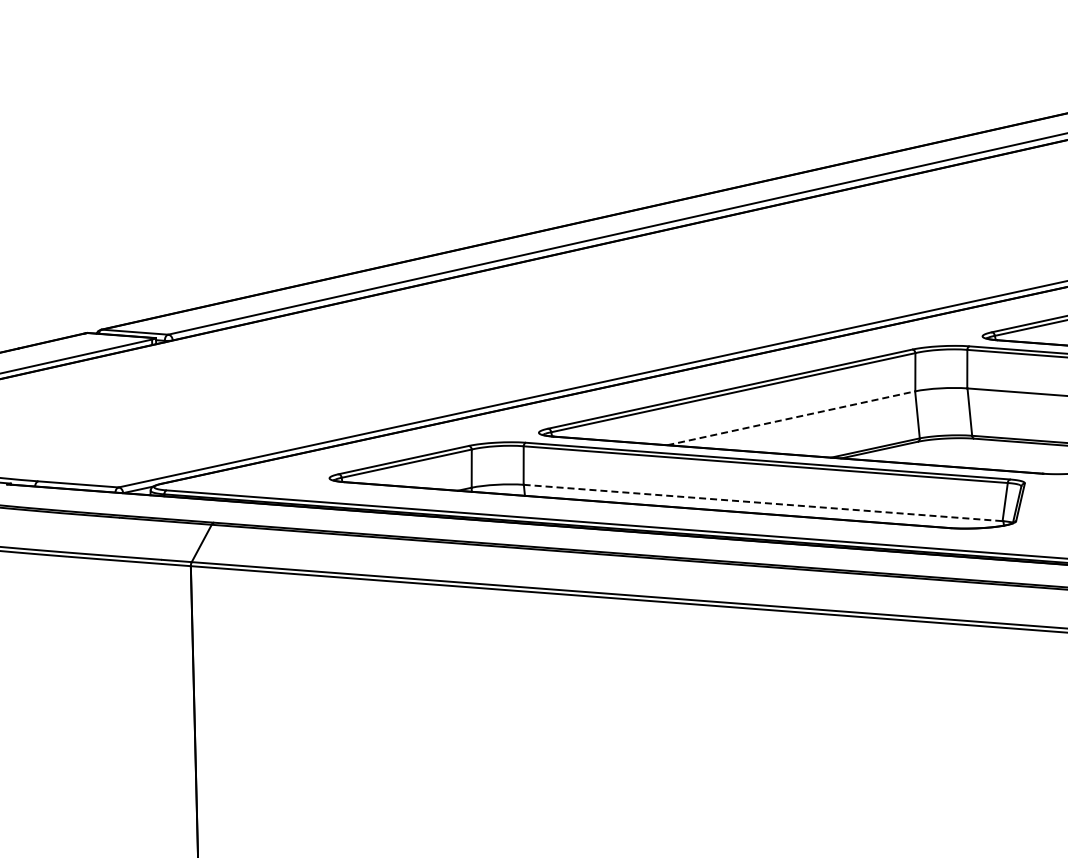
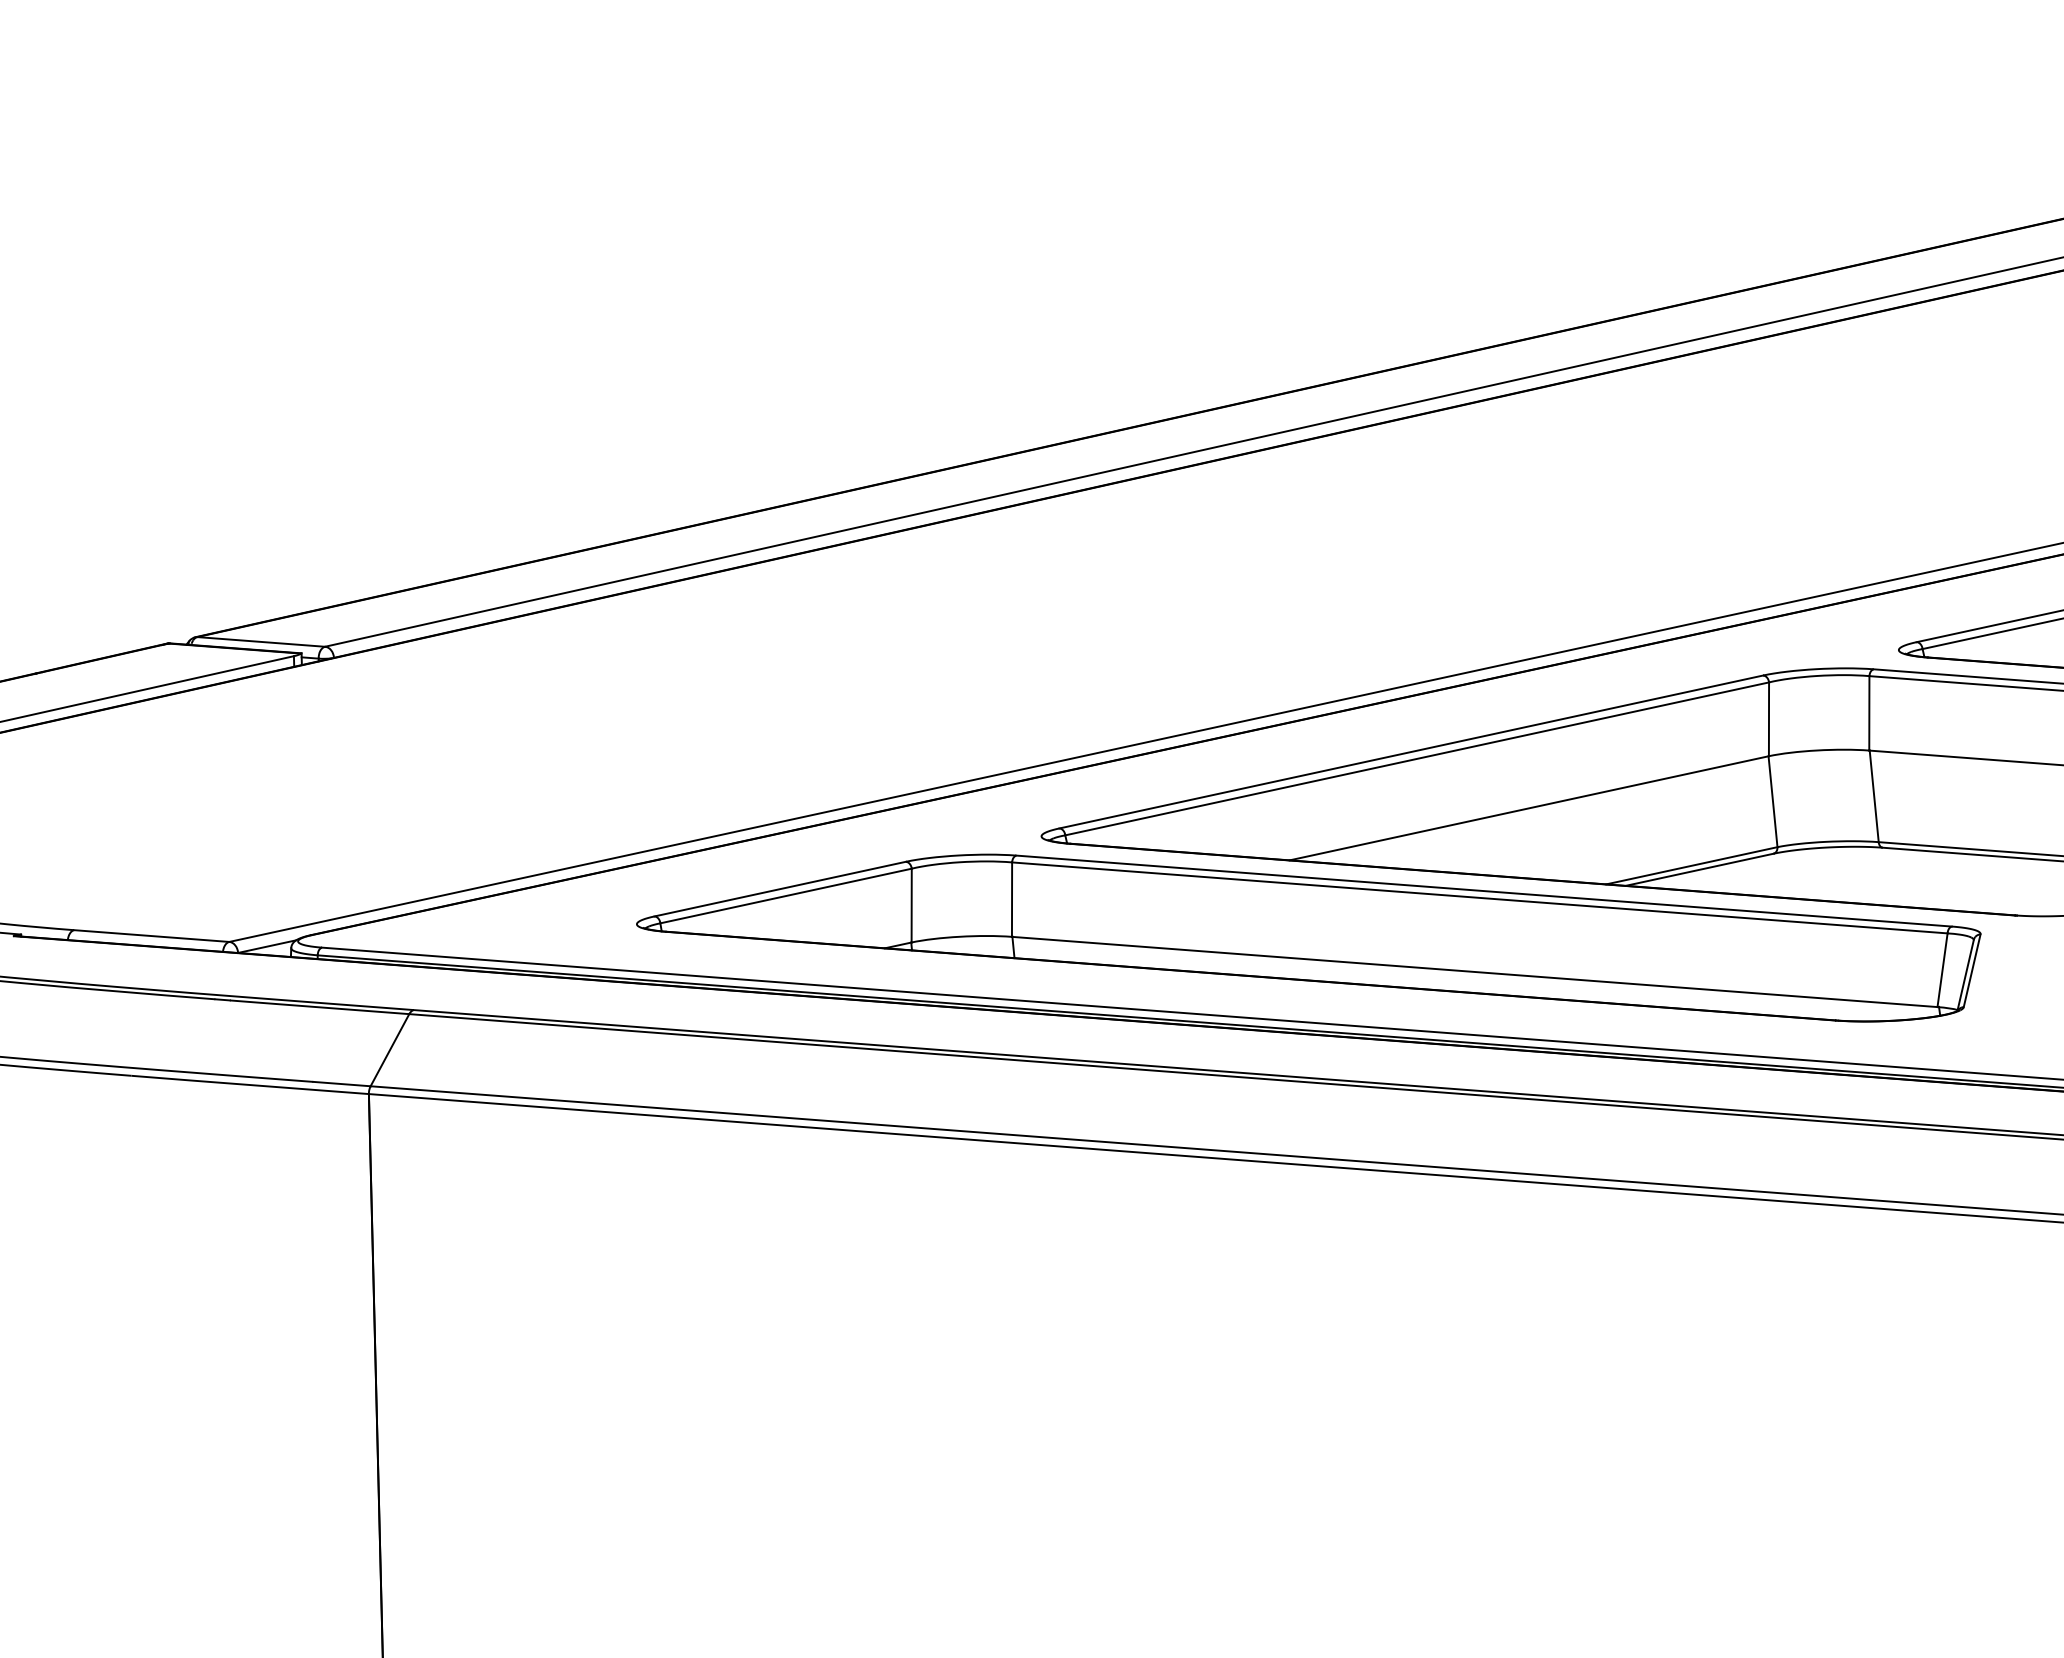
line: (791, 418) -> (1529, 808), dashed -> solid
line: (763, 503) -> (1475, 972), dashed -> solid

